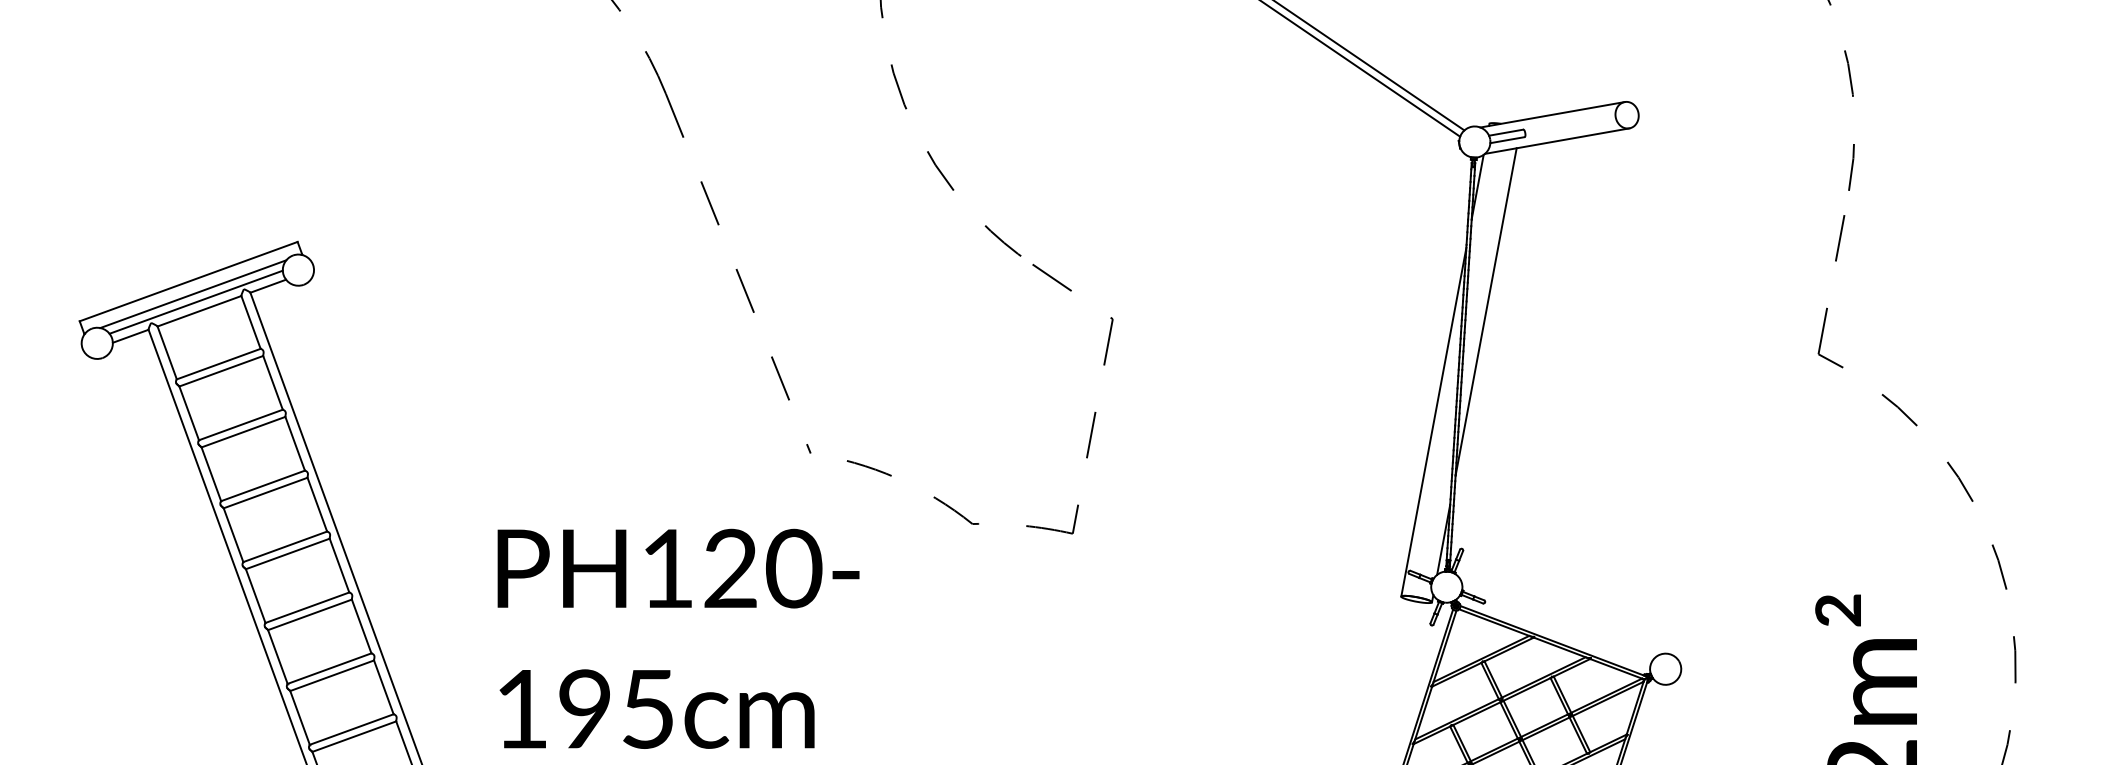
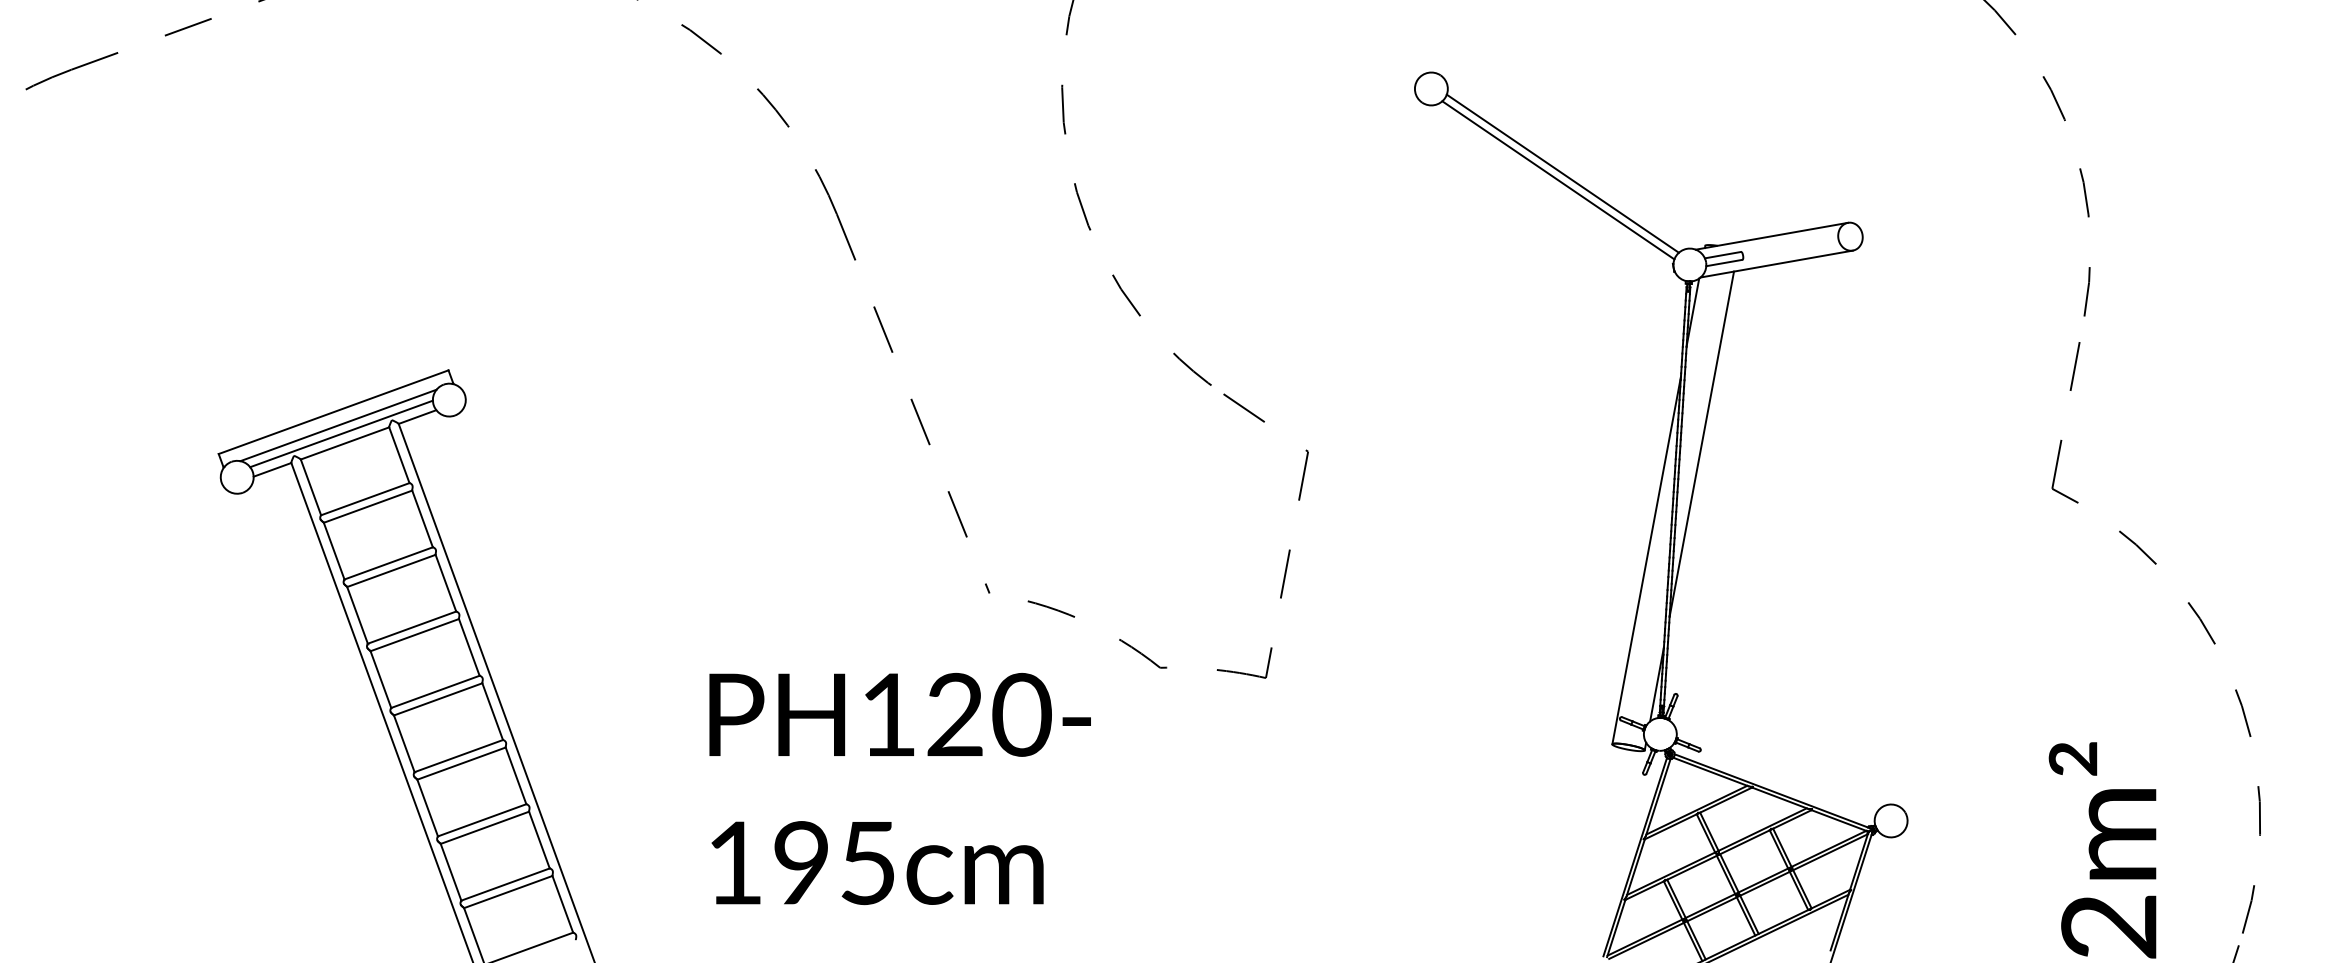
text: (677, 639) -> (899, 789), moved

